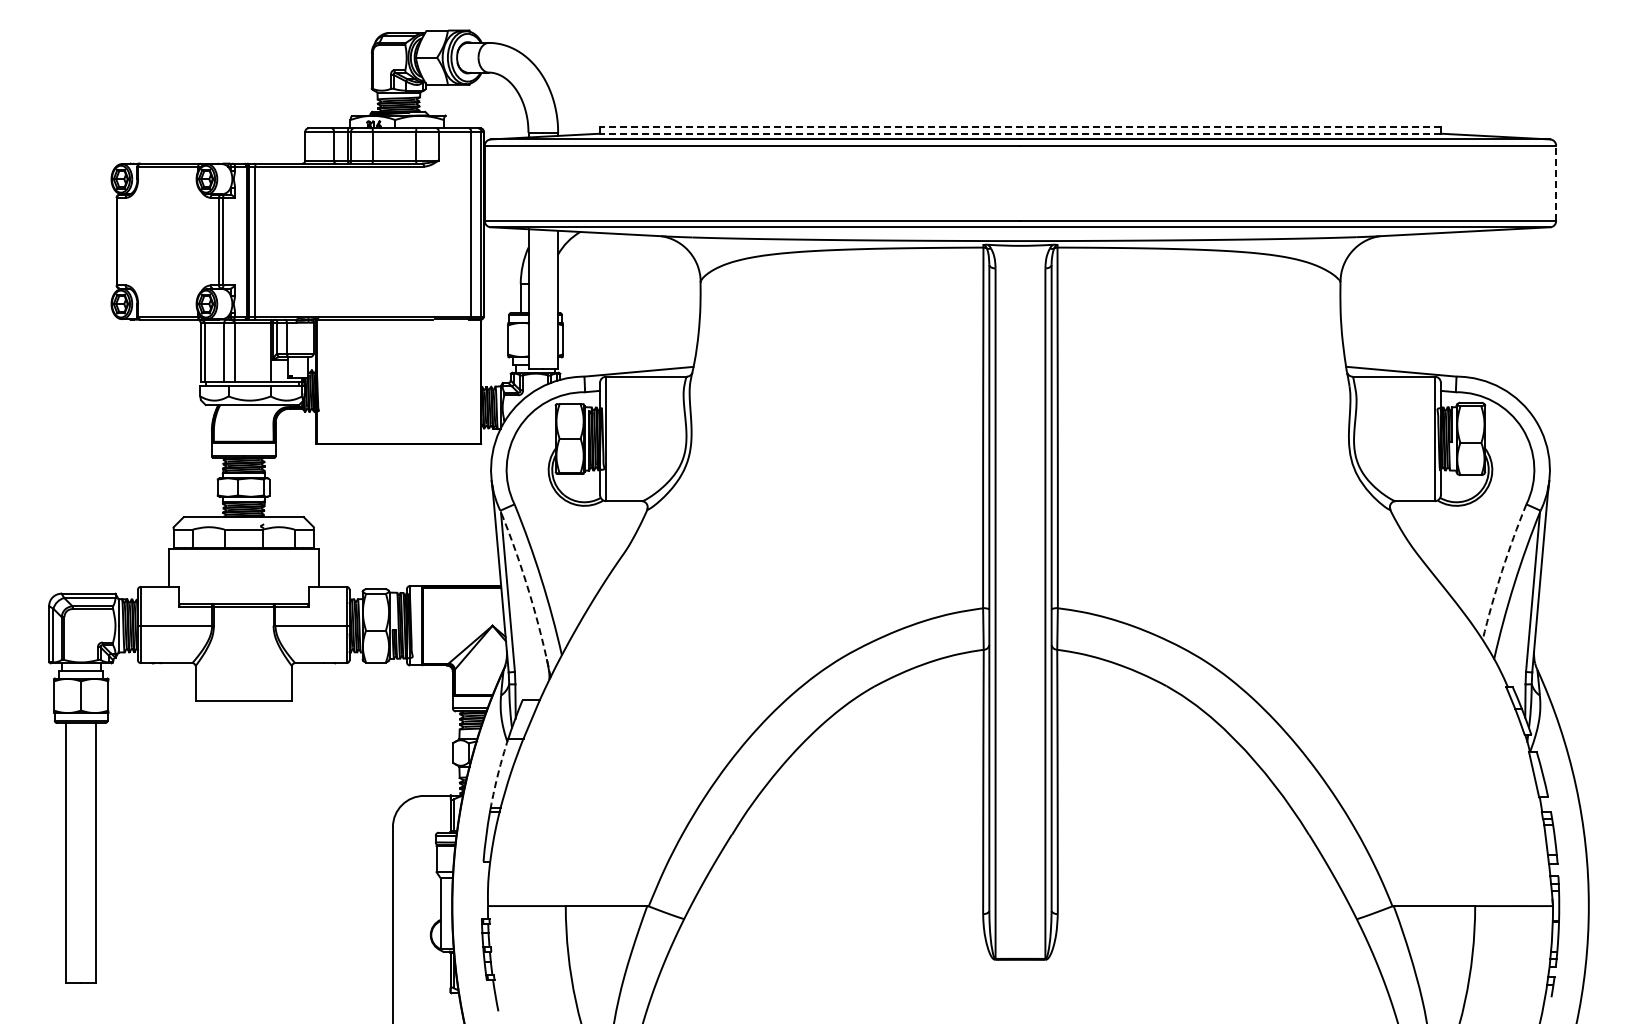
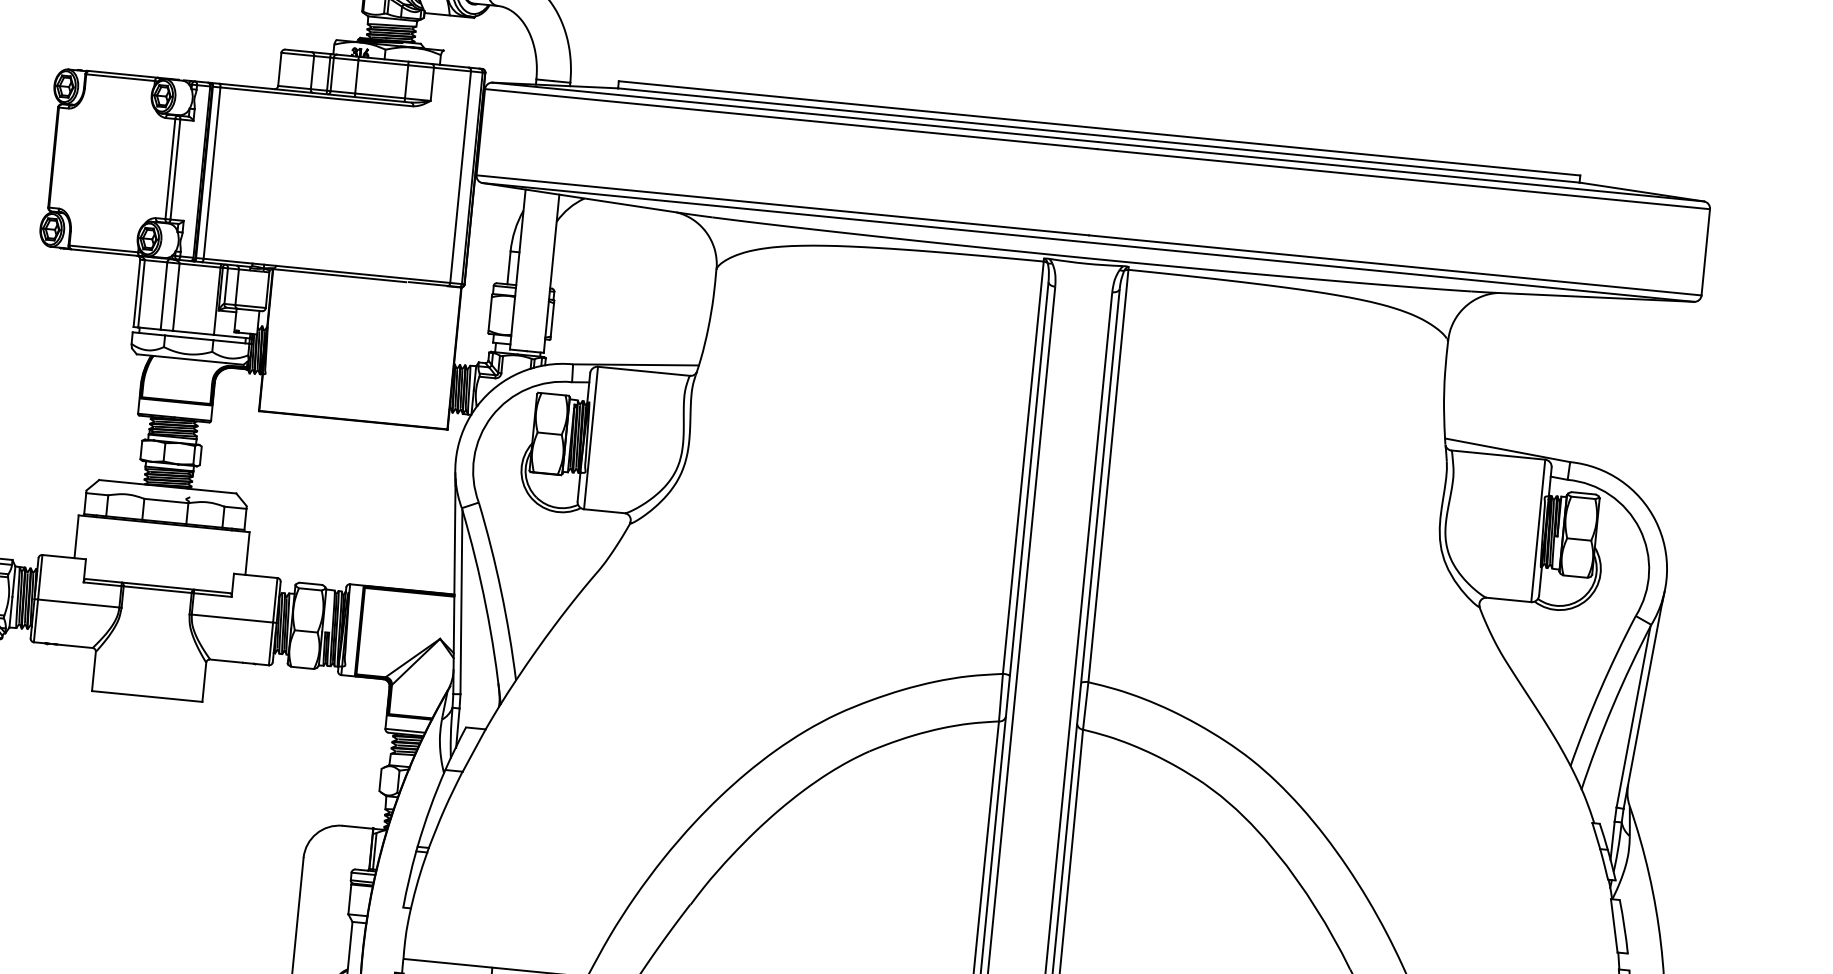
line: (1019, 127) -> (1098, 128), dashed -> solid
line: (1019, 133) -> (1097, 135), dashed -> solid
line: (1556, 183) -> (1706, 252), dashed -> solid
arc: (1502, 571) -> (1600, 690), dashed -> solid
arc: (529, 593) -> (485, 606), dashed -> solid
arc: (498, 773) -> (430, 808), dashed -> solid

